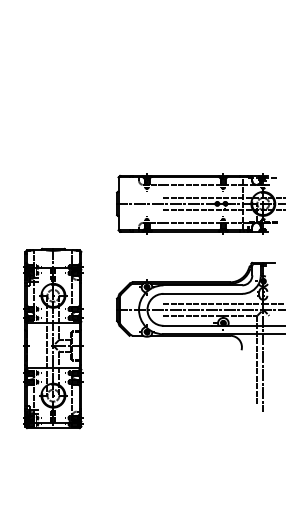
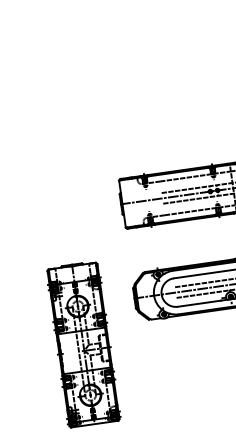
part: (53, 338) -> (83, 344), moved

